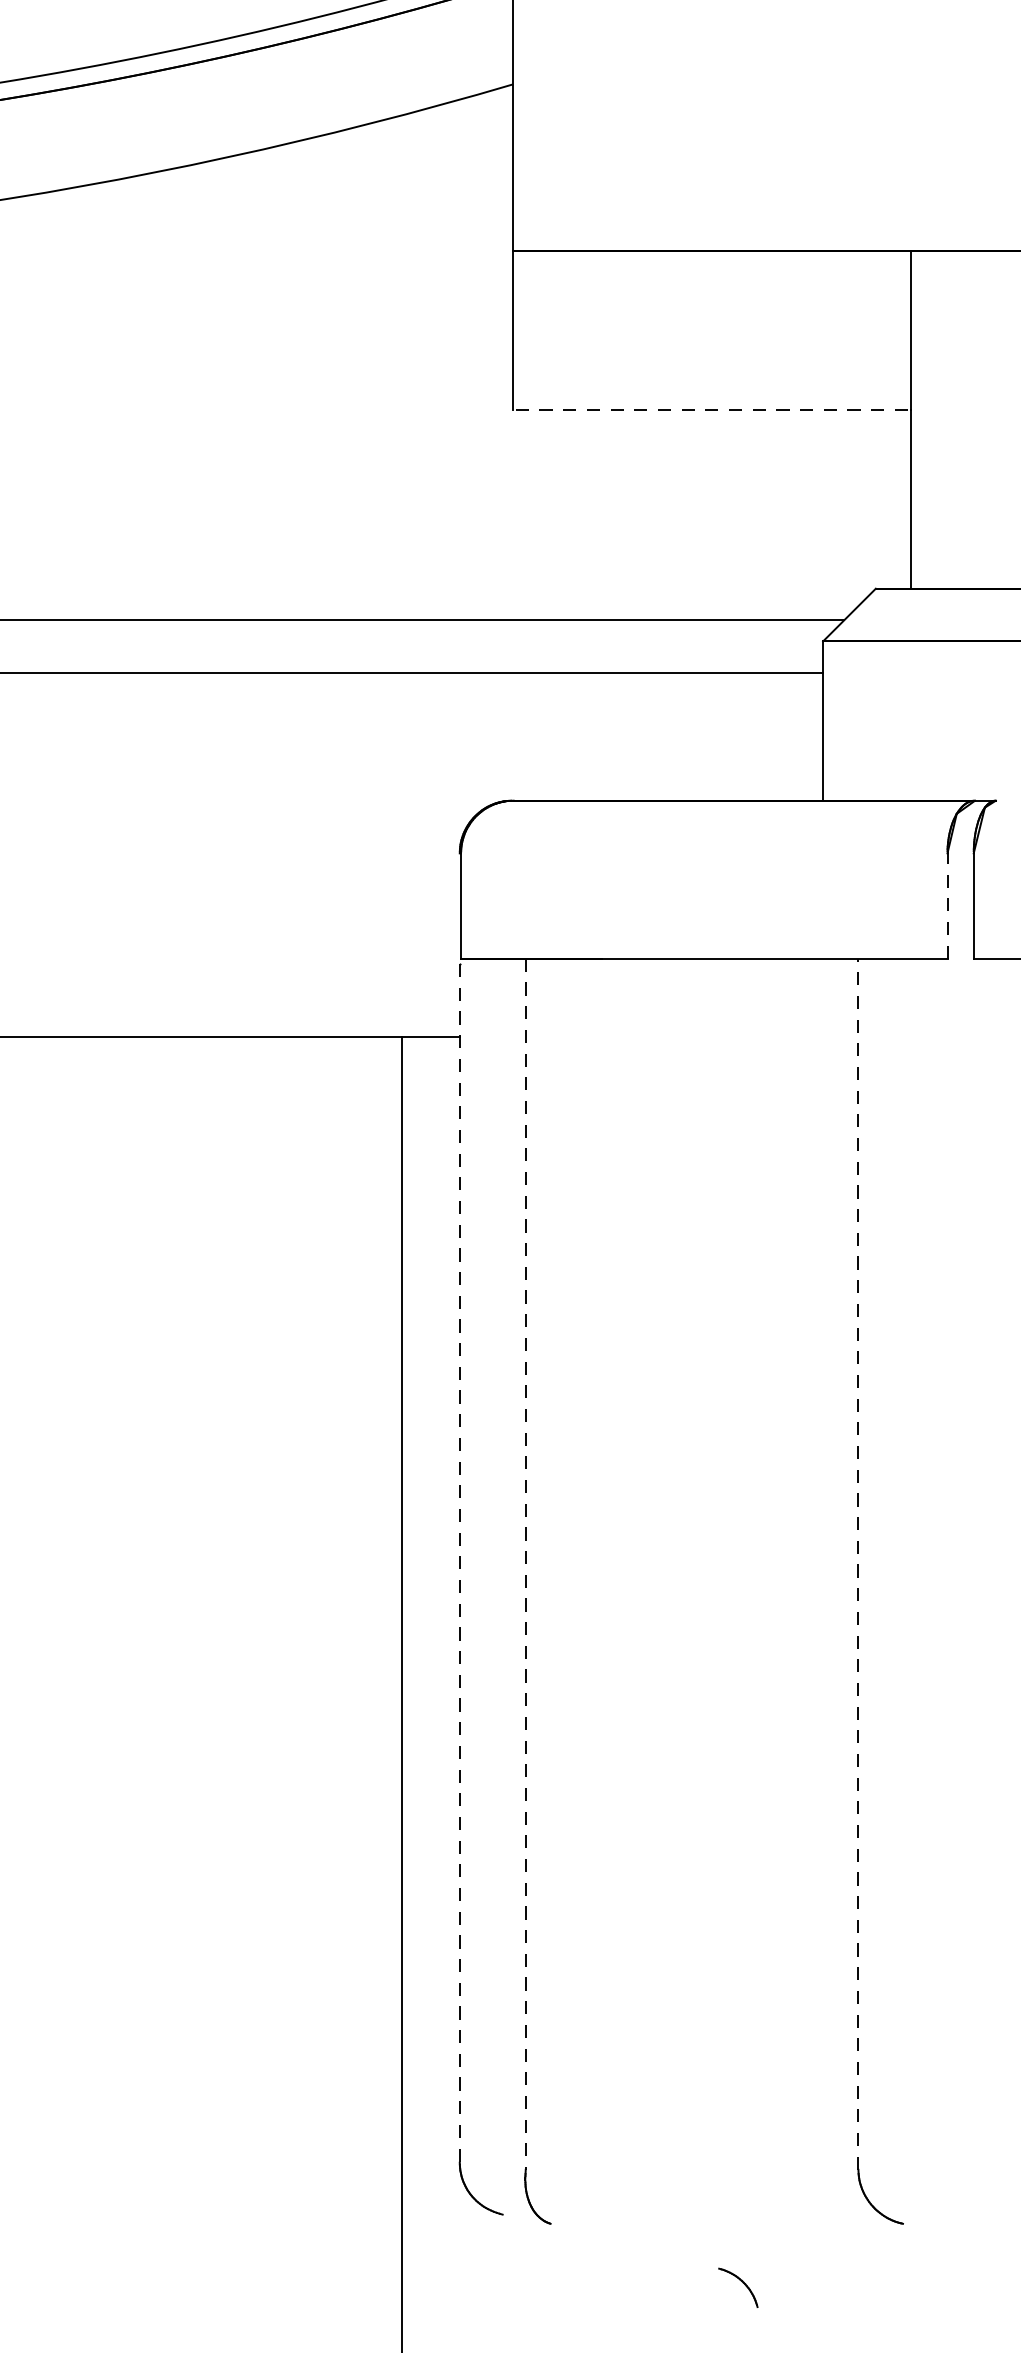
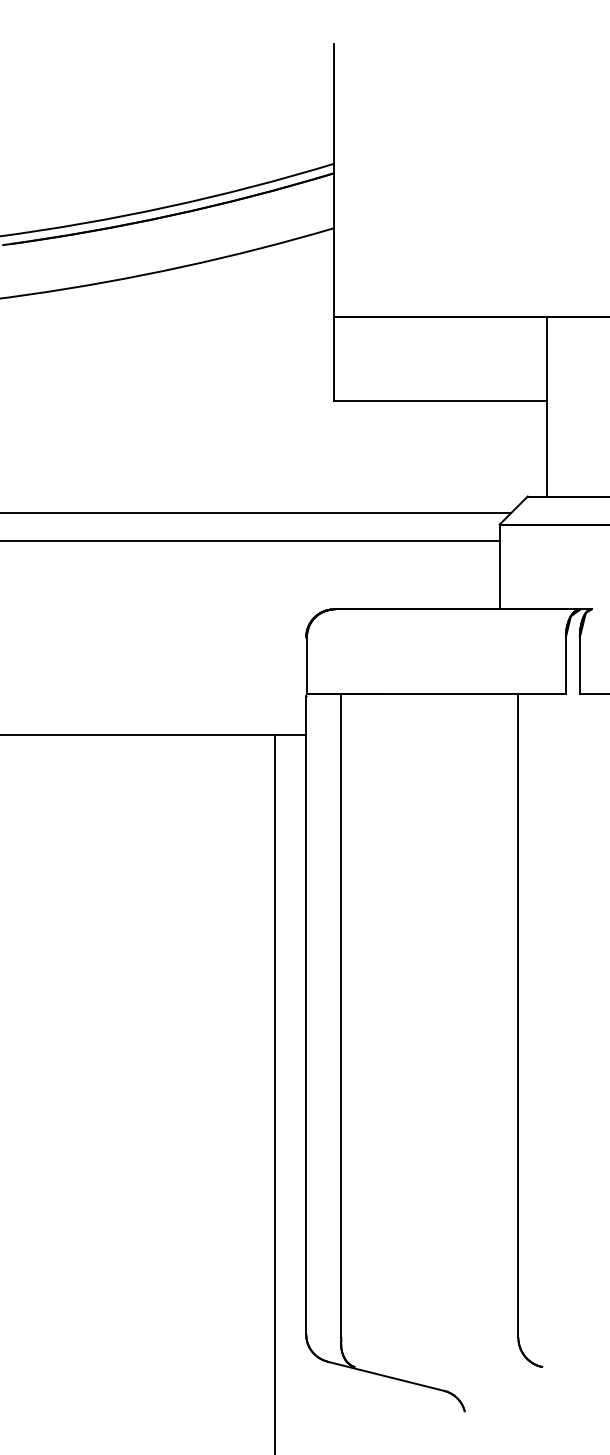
line: (710, 410) -> (439, 401), dashed -> solid
line: (946, 906) -> (565, 665), dashed -> solid
line: (460, 1563) -> (306, 1015), dashed -> solid
line: (858, 1563) -> (518, 1015), dashed -> solid
line: (526, 1565) -> (341, 1016), dashed -> solid
line: (610, 2241) -> (386, 1376), added

